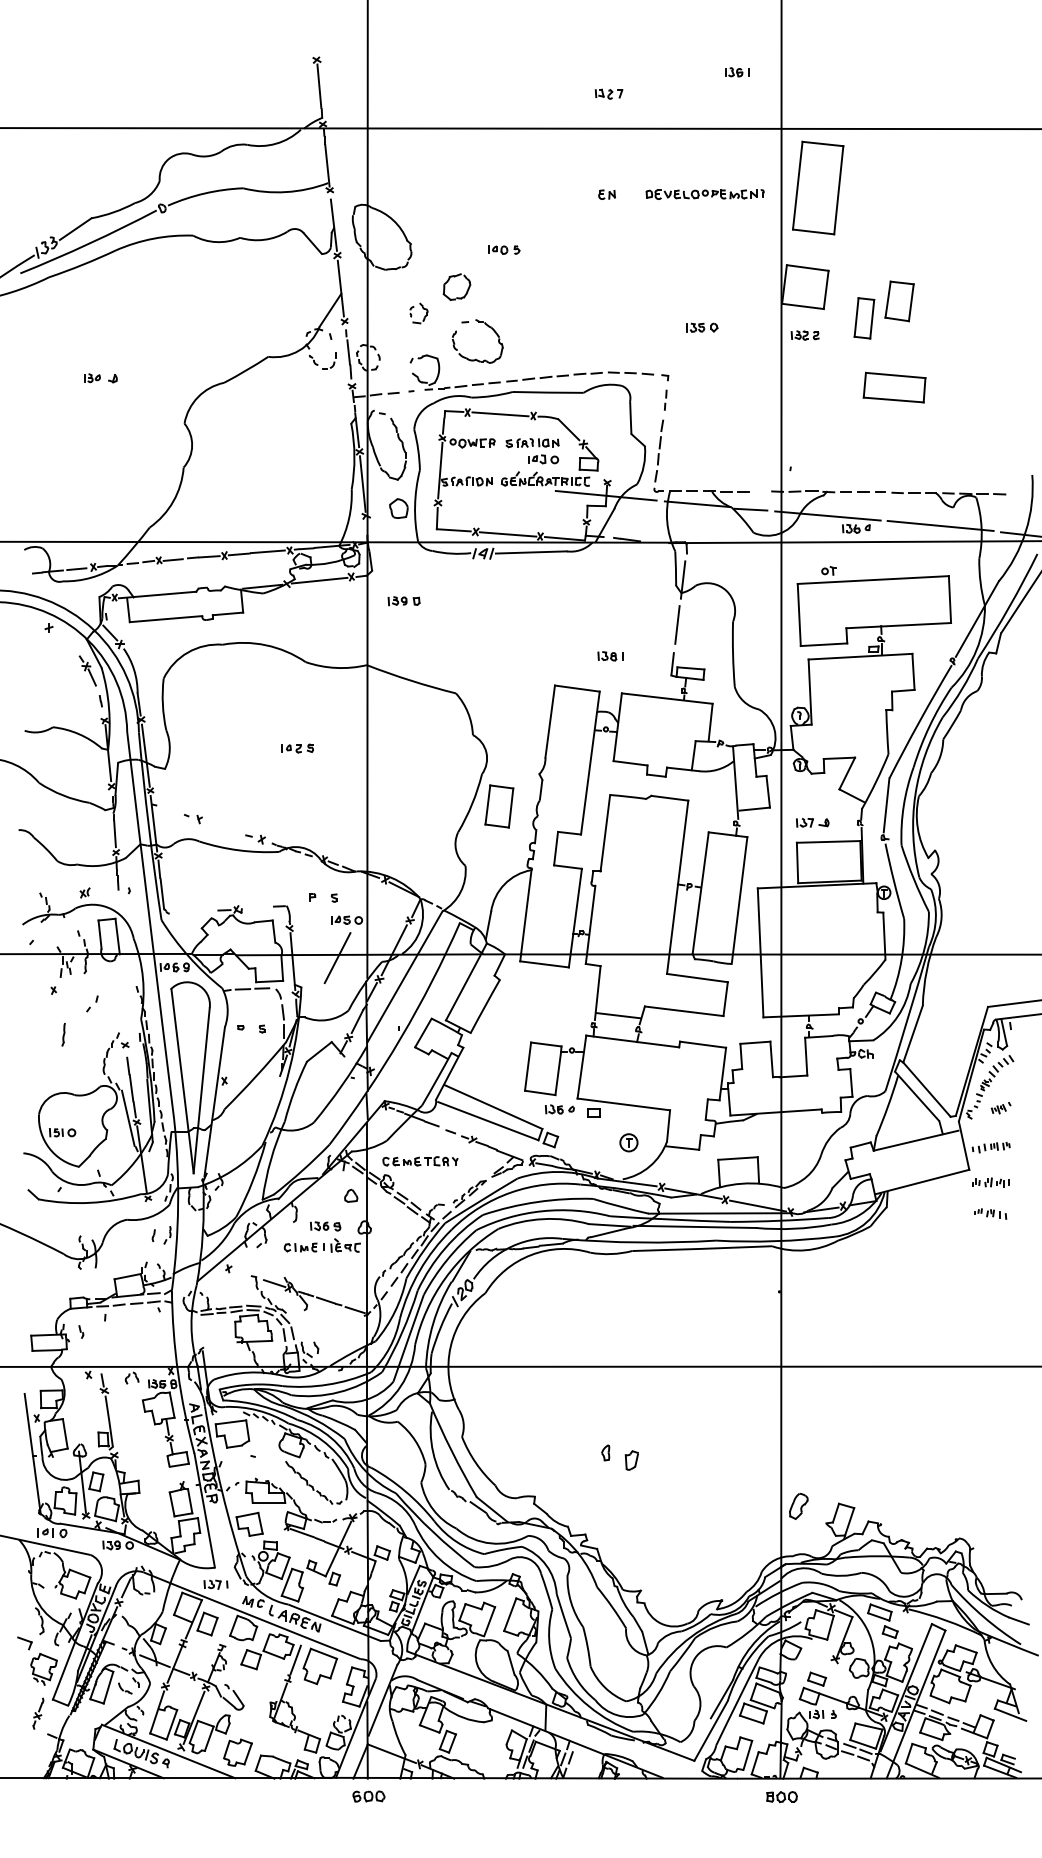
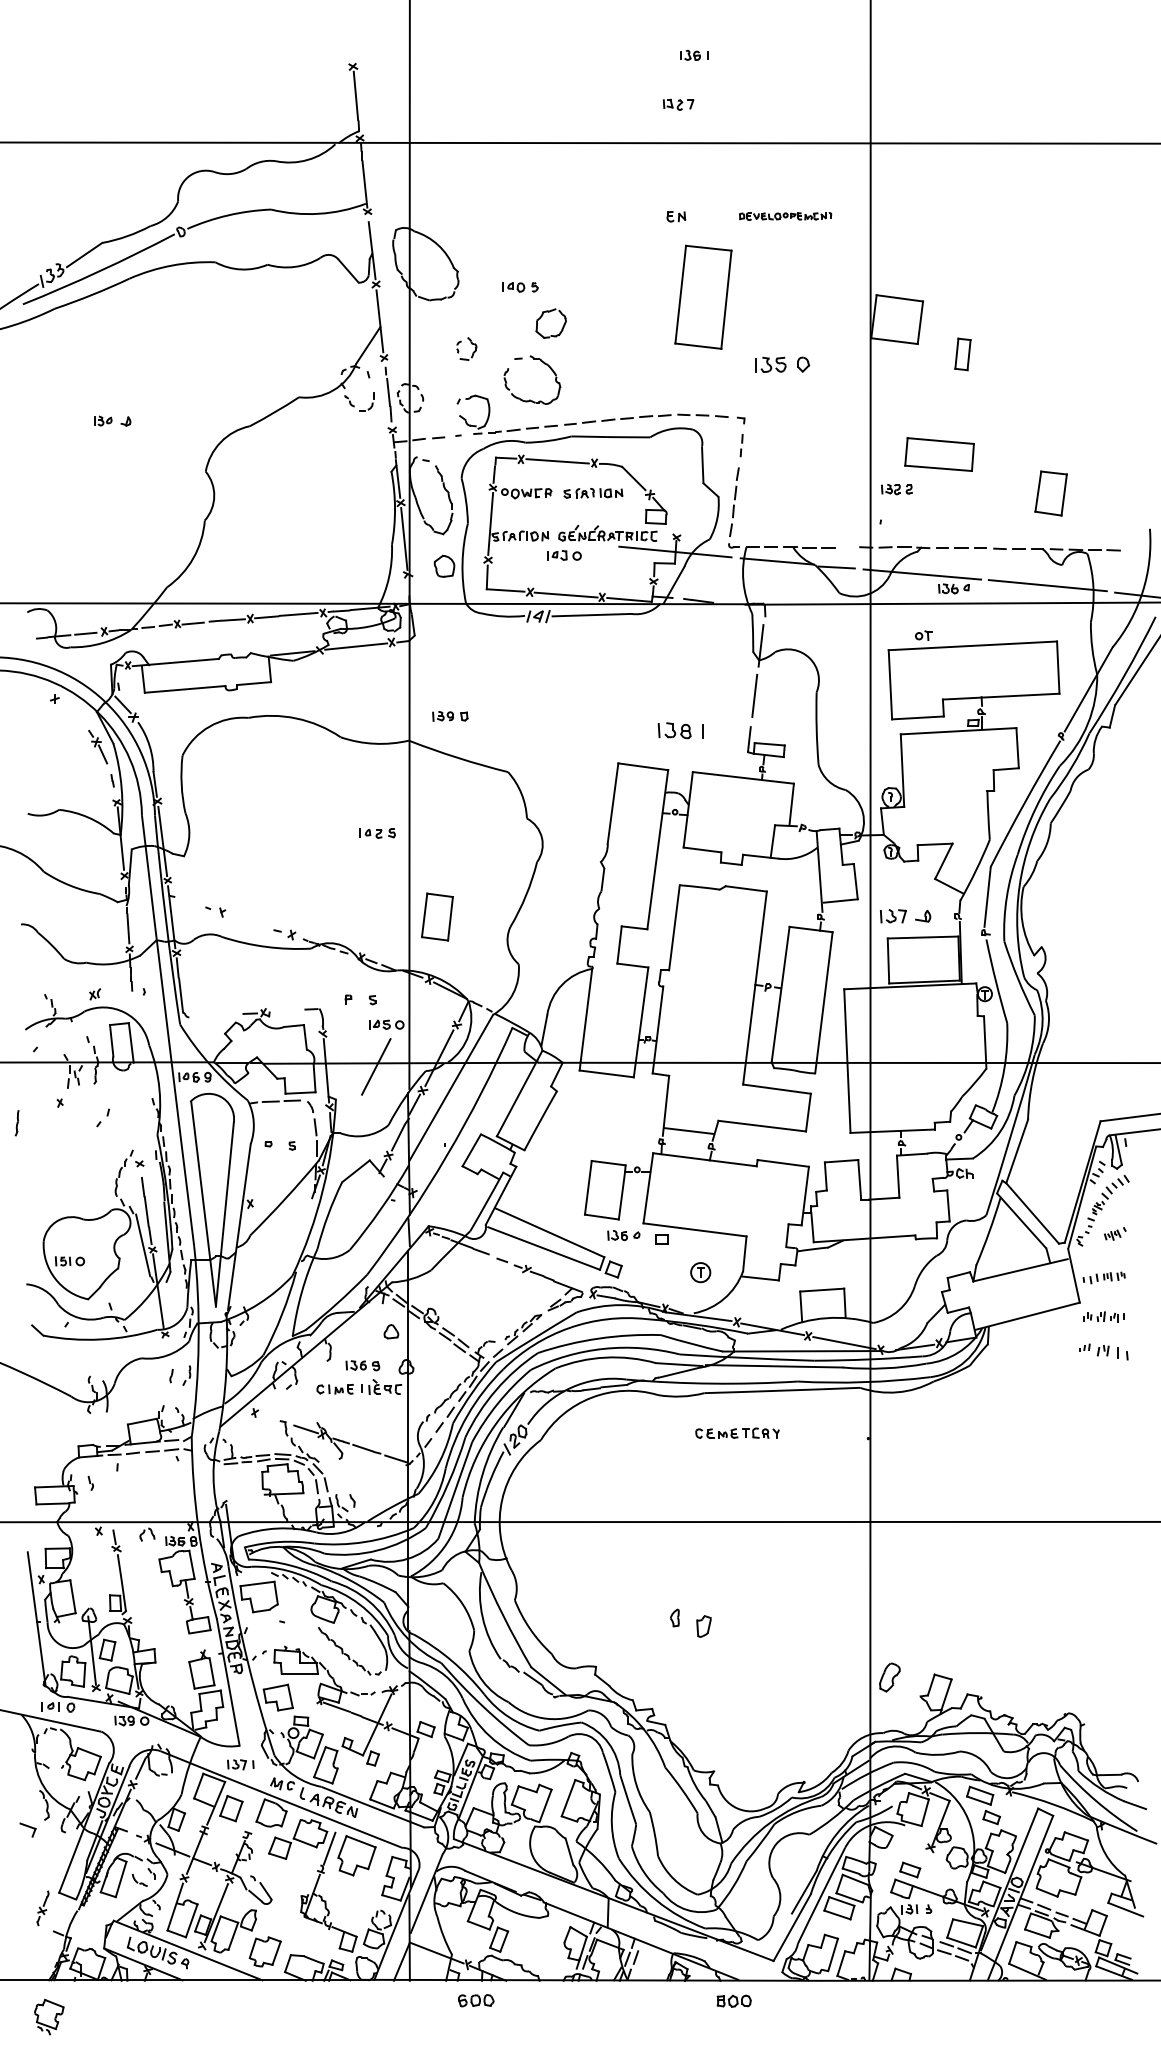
part: (737, 71) -> (694, 54), moved
part: (818, 187) -> (703, 296), moved
part: (705, 194) -> (785, 216), size x0.7
part: (503, 250) -> (520, 287), moved
part: (449, 280) -> (542, 316), moved
part: (899, 301) -> (1050, 493), moved
part: (863, 318) -> (962, 354), size x0.7
part: (702, 327) -> (782, 364), size x1.6
part: (804, 335) -> (896, 489), moved
part: (894, 387) -> (939, 454), moved
part: (543, 459) -> (564, 555), moved
part: (404, 601) -> (450, 716), moved
part: (609, 656) -> (679, 730), size x1.6
part: (297, 748) -> (377, 833), moved
part: (499, 805) -> (437, 916), moved
part: (811, 822) -> (904, 915), size x1.4
part: (63, 1034) -> (16, 1123), moved
part: (420, 1160) -> (737, 1432), moved
part: (990, 1213) -> (1103, 1351), size x1.4
part: (44, 1668) -> (49, 2016), moved
part: (369, 1796) -> (476, 2000), moved
part: (781, 1796) -> (733, 2000), moved

